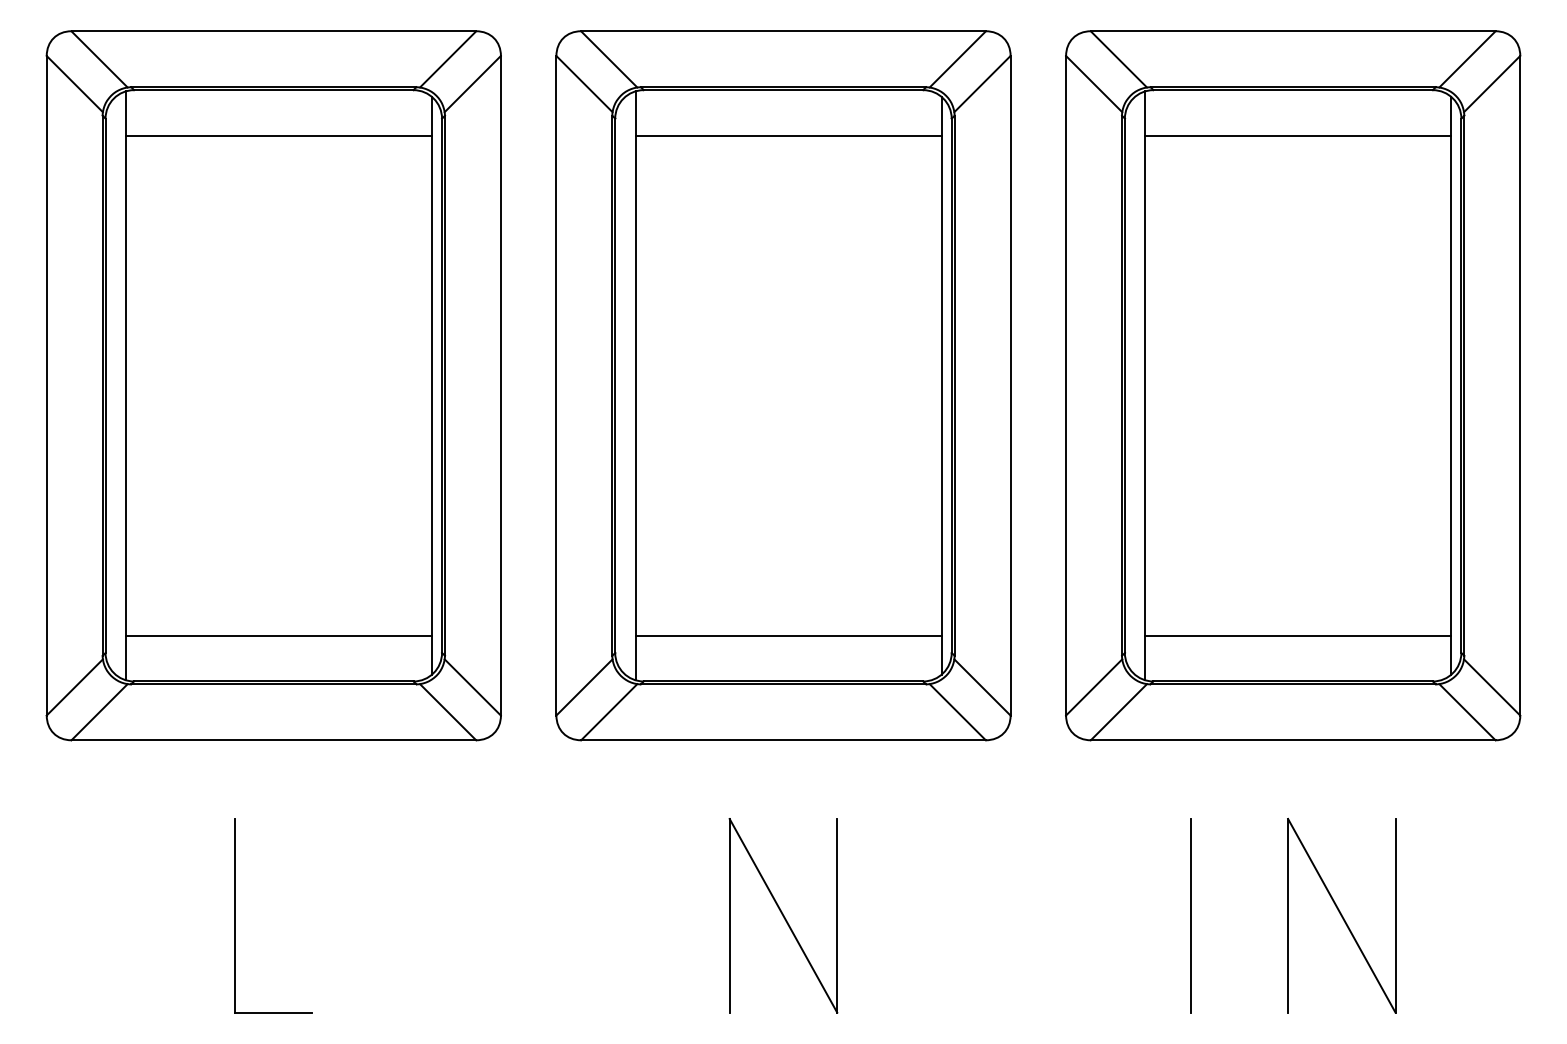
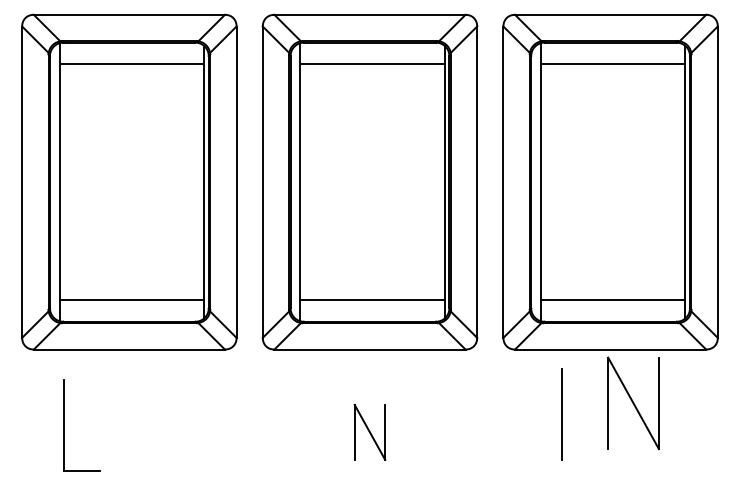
part: (235, 915) -> (64, 425), moved
part: (782, 915) -> (369, 432), size x0.6
line: (1189, 915) -> (561, 414), moved
part: (1341, 915) -> (633, 403), moved

